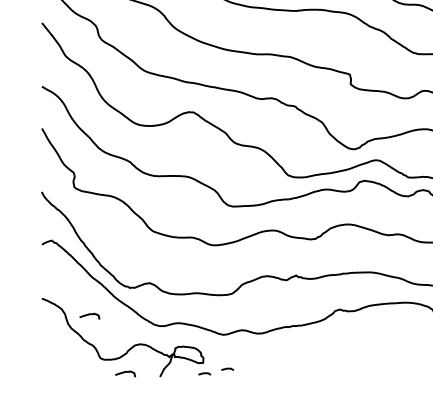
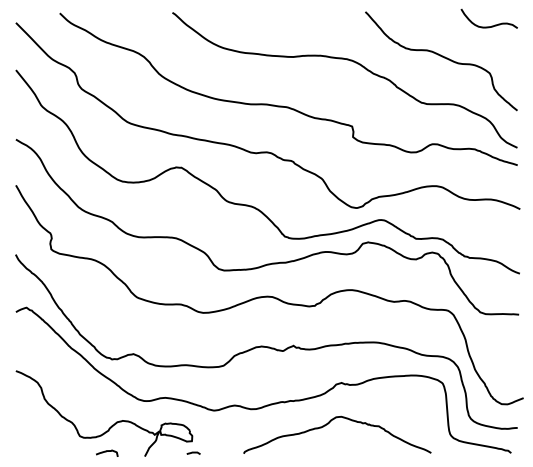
curve: (90, 314) -> (68, 388), removed
curve: (328, 347) -> (328, 424), added
curve: (227, 368) -> (218, 447), removed

